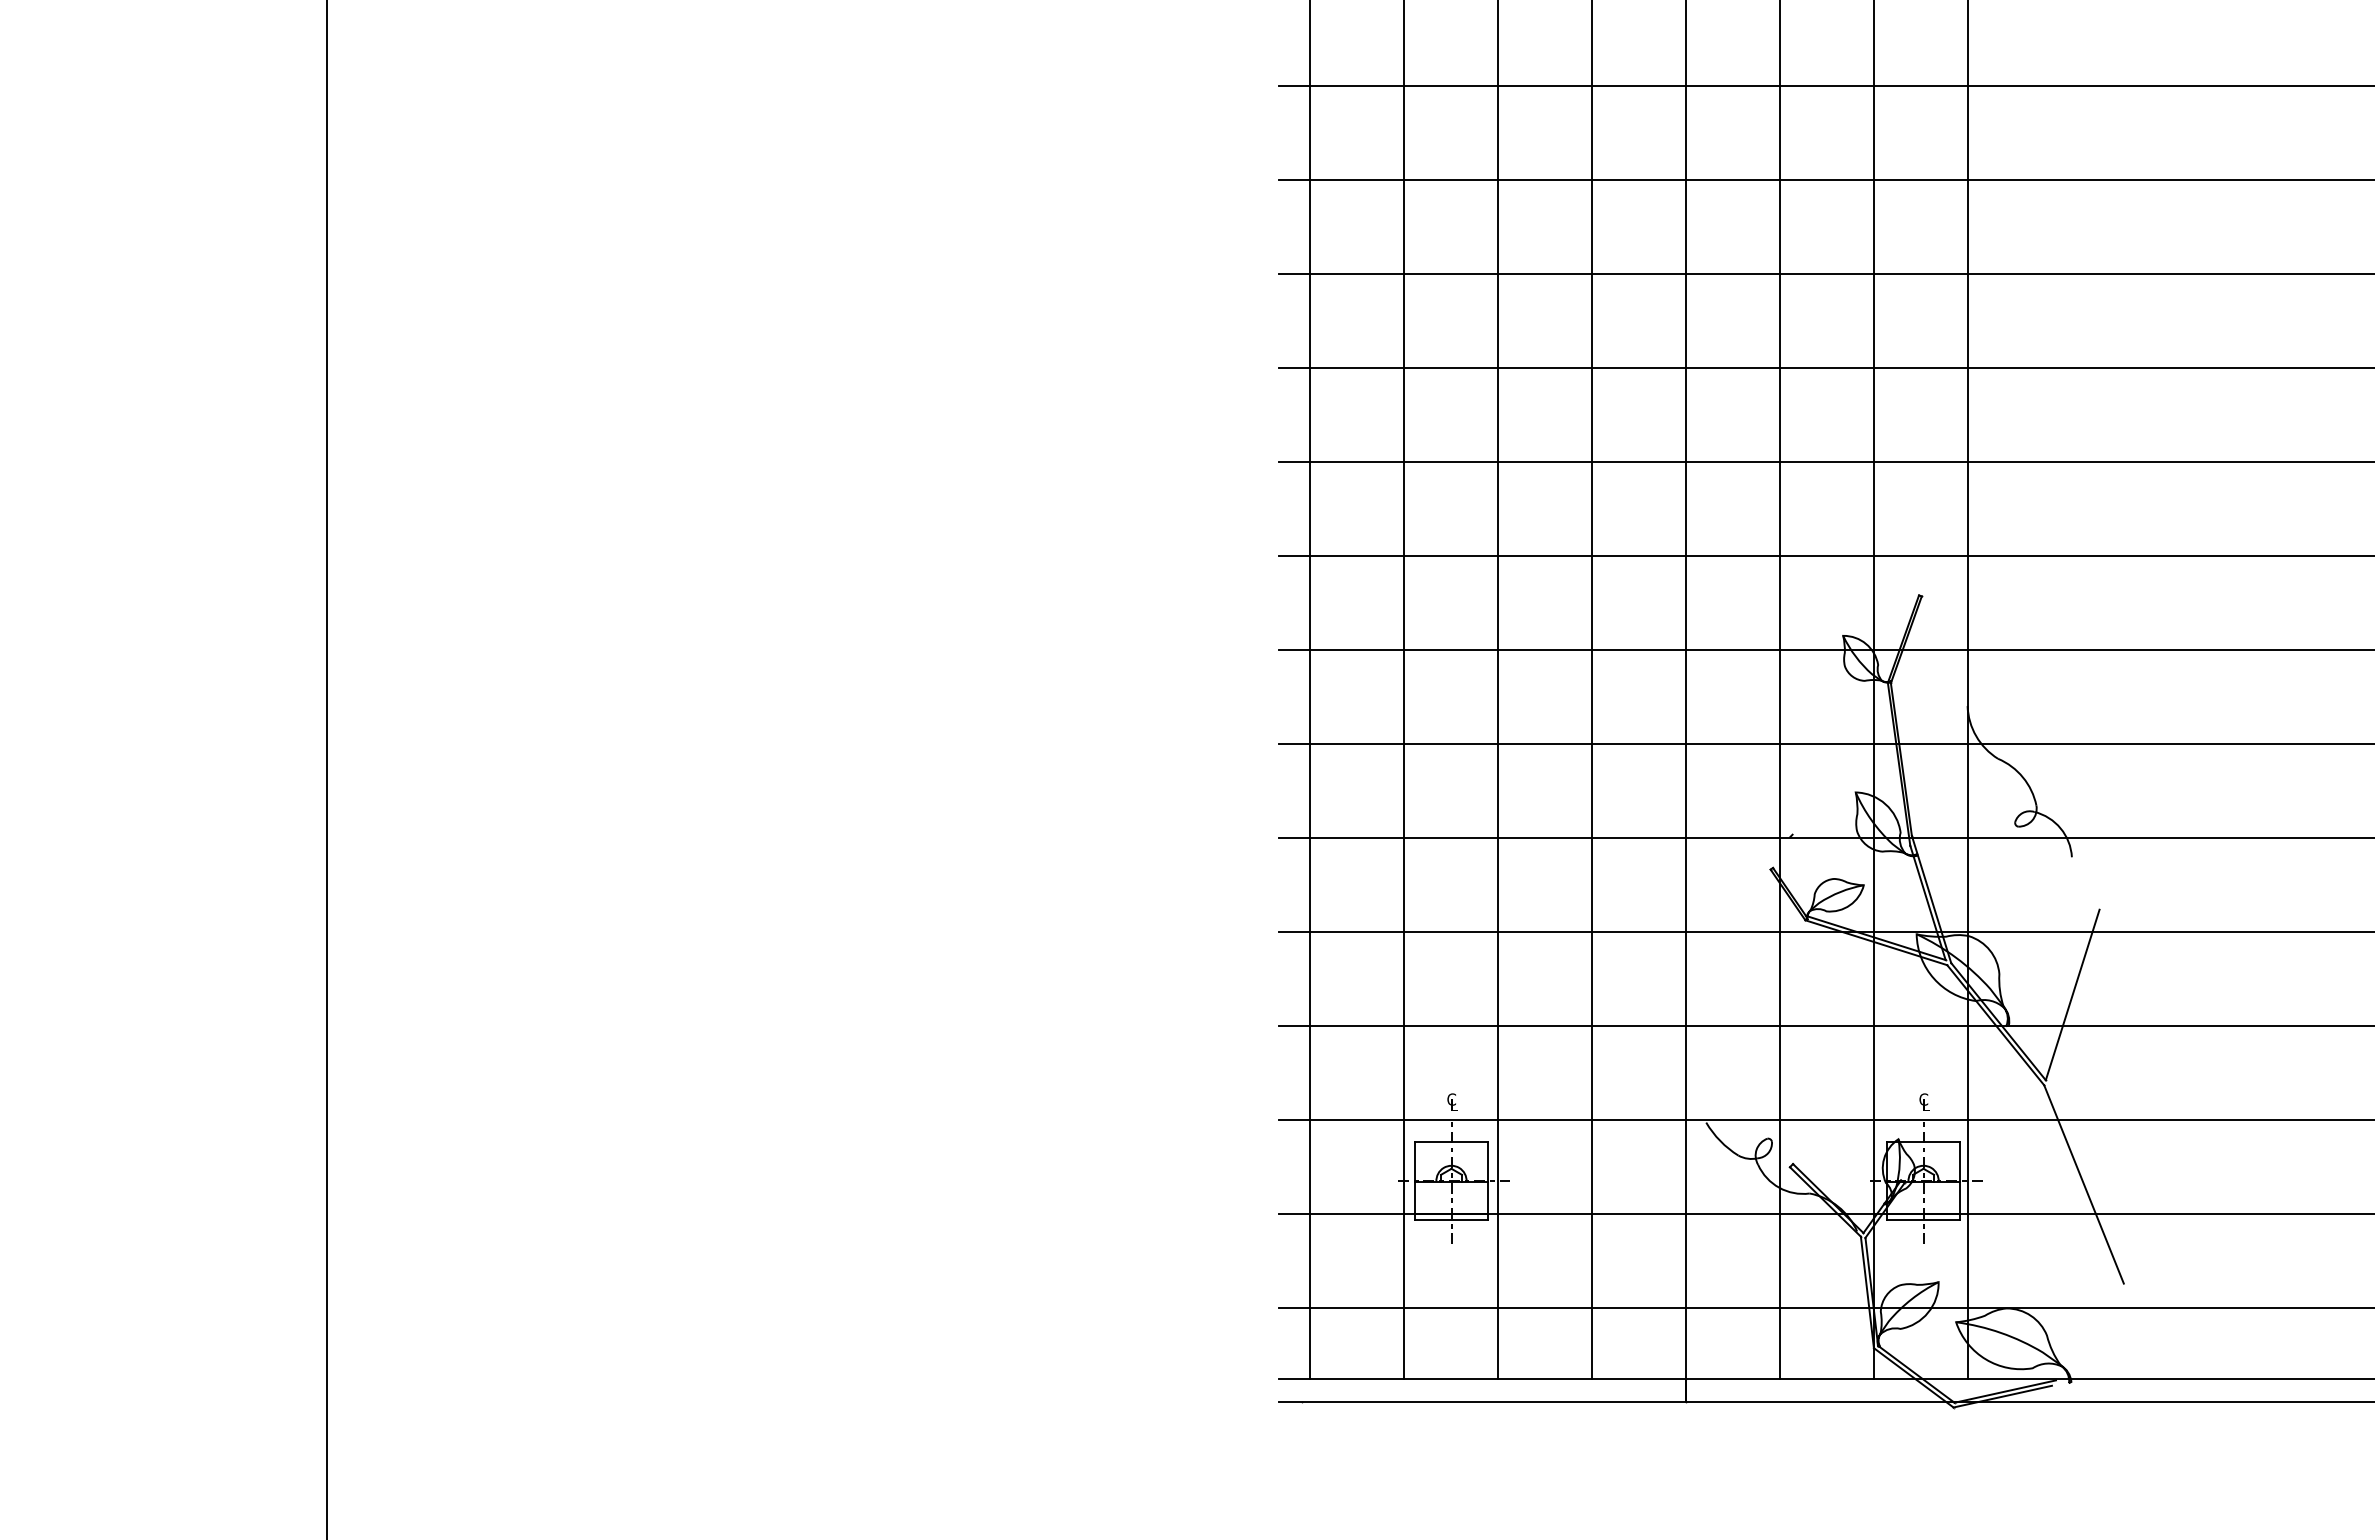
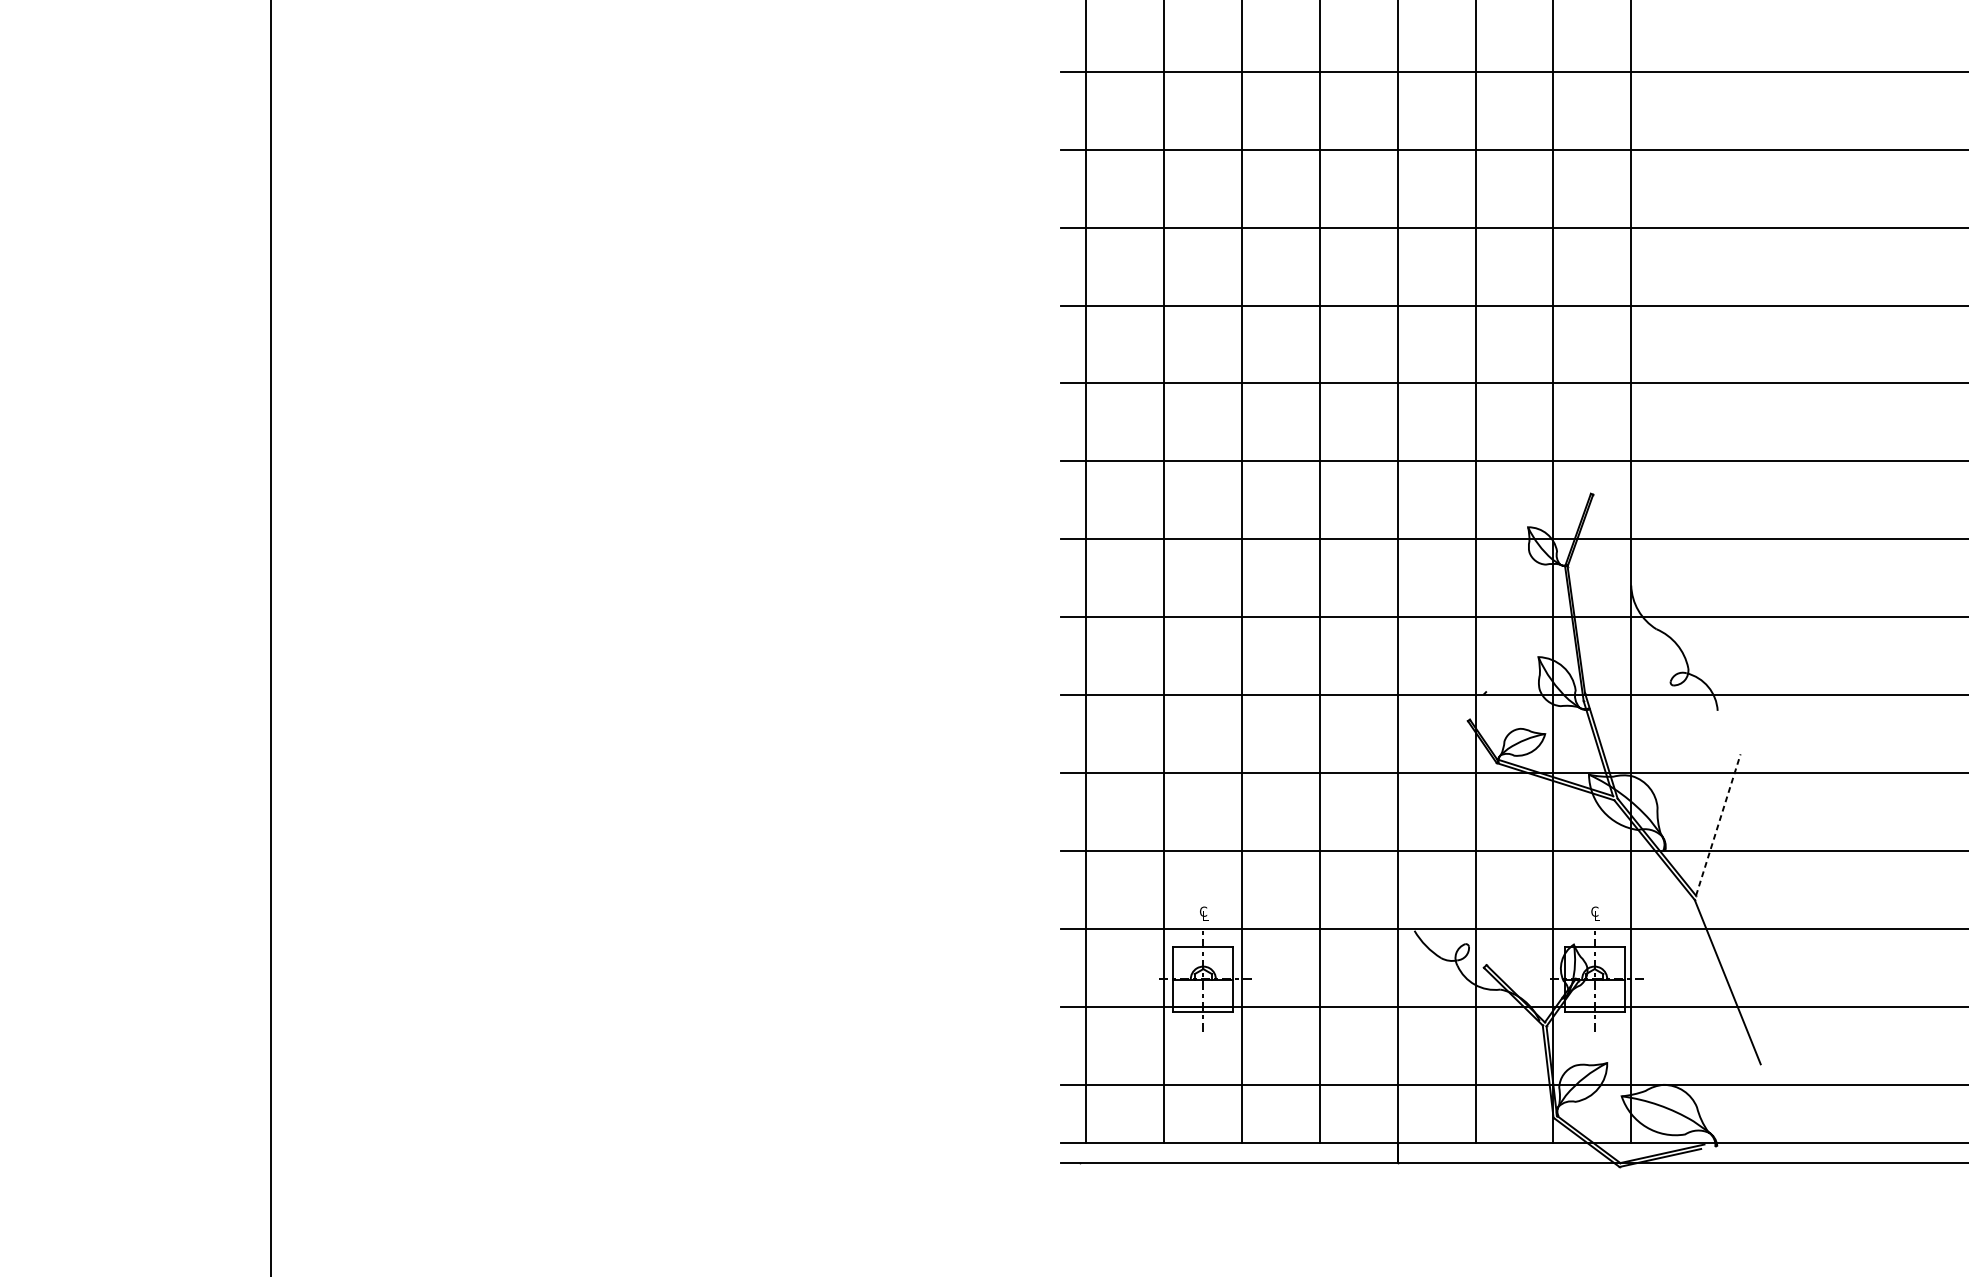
line: (2072, 994) -> (1718, 824), solid -> dashed

